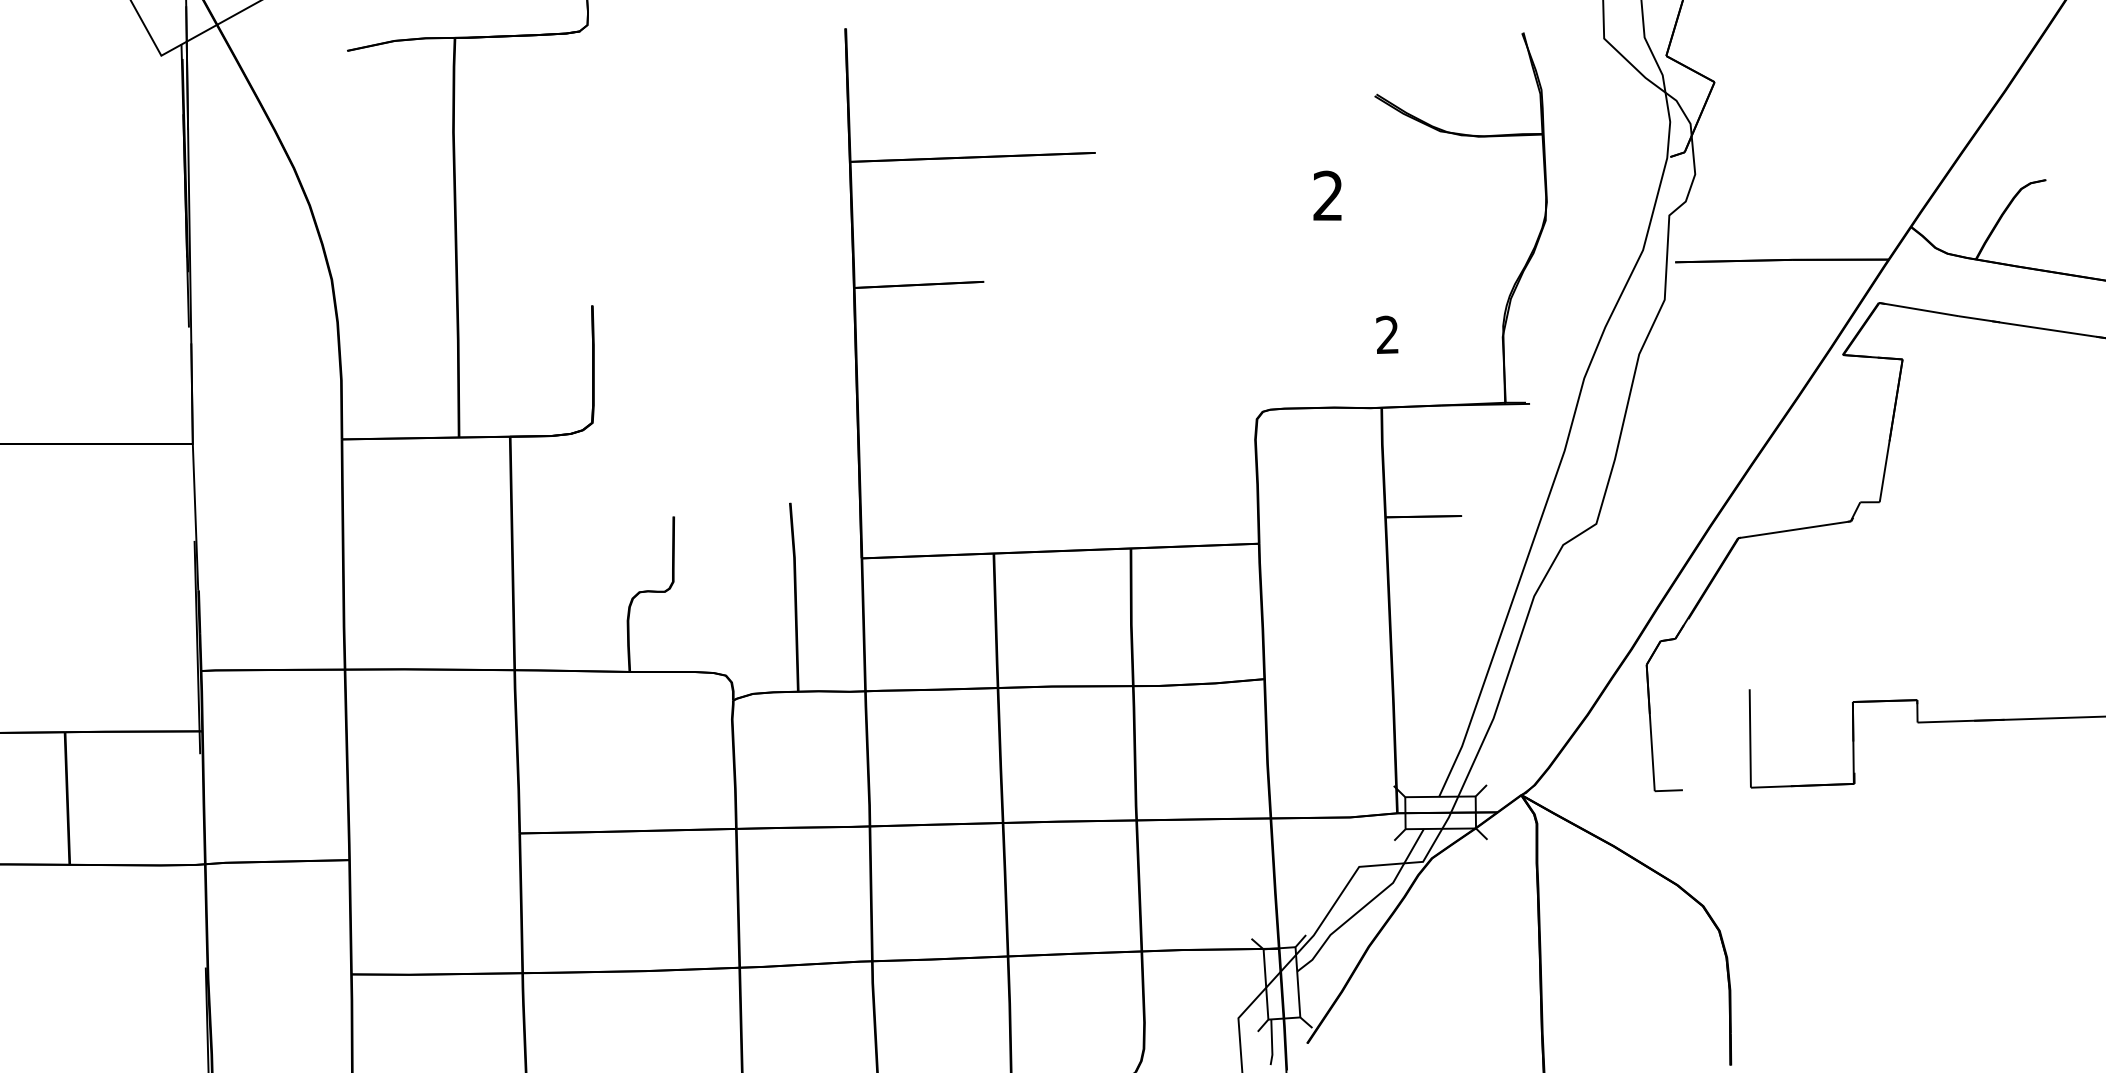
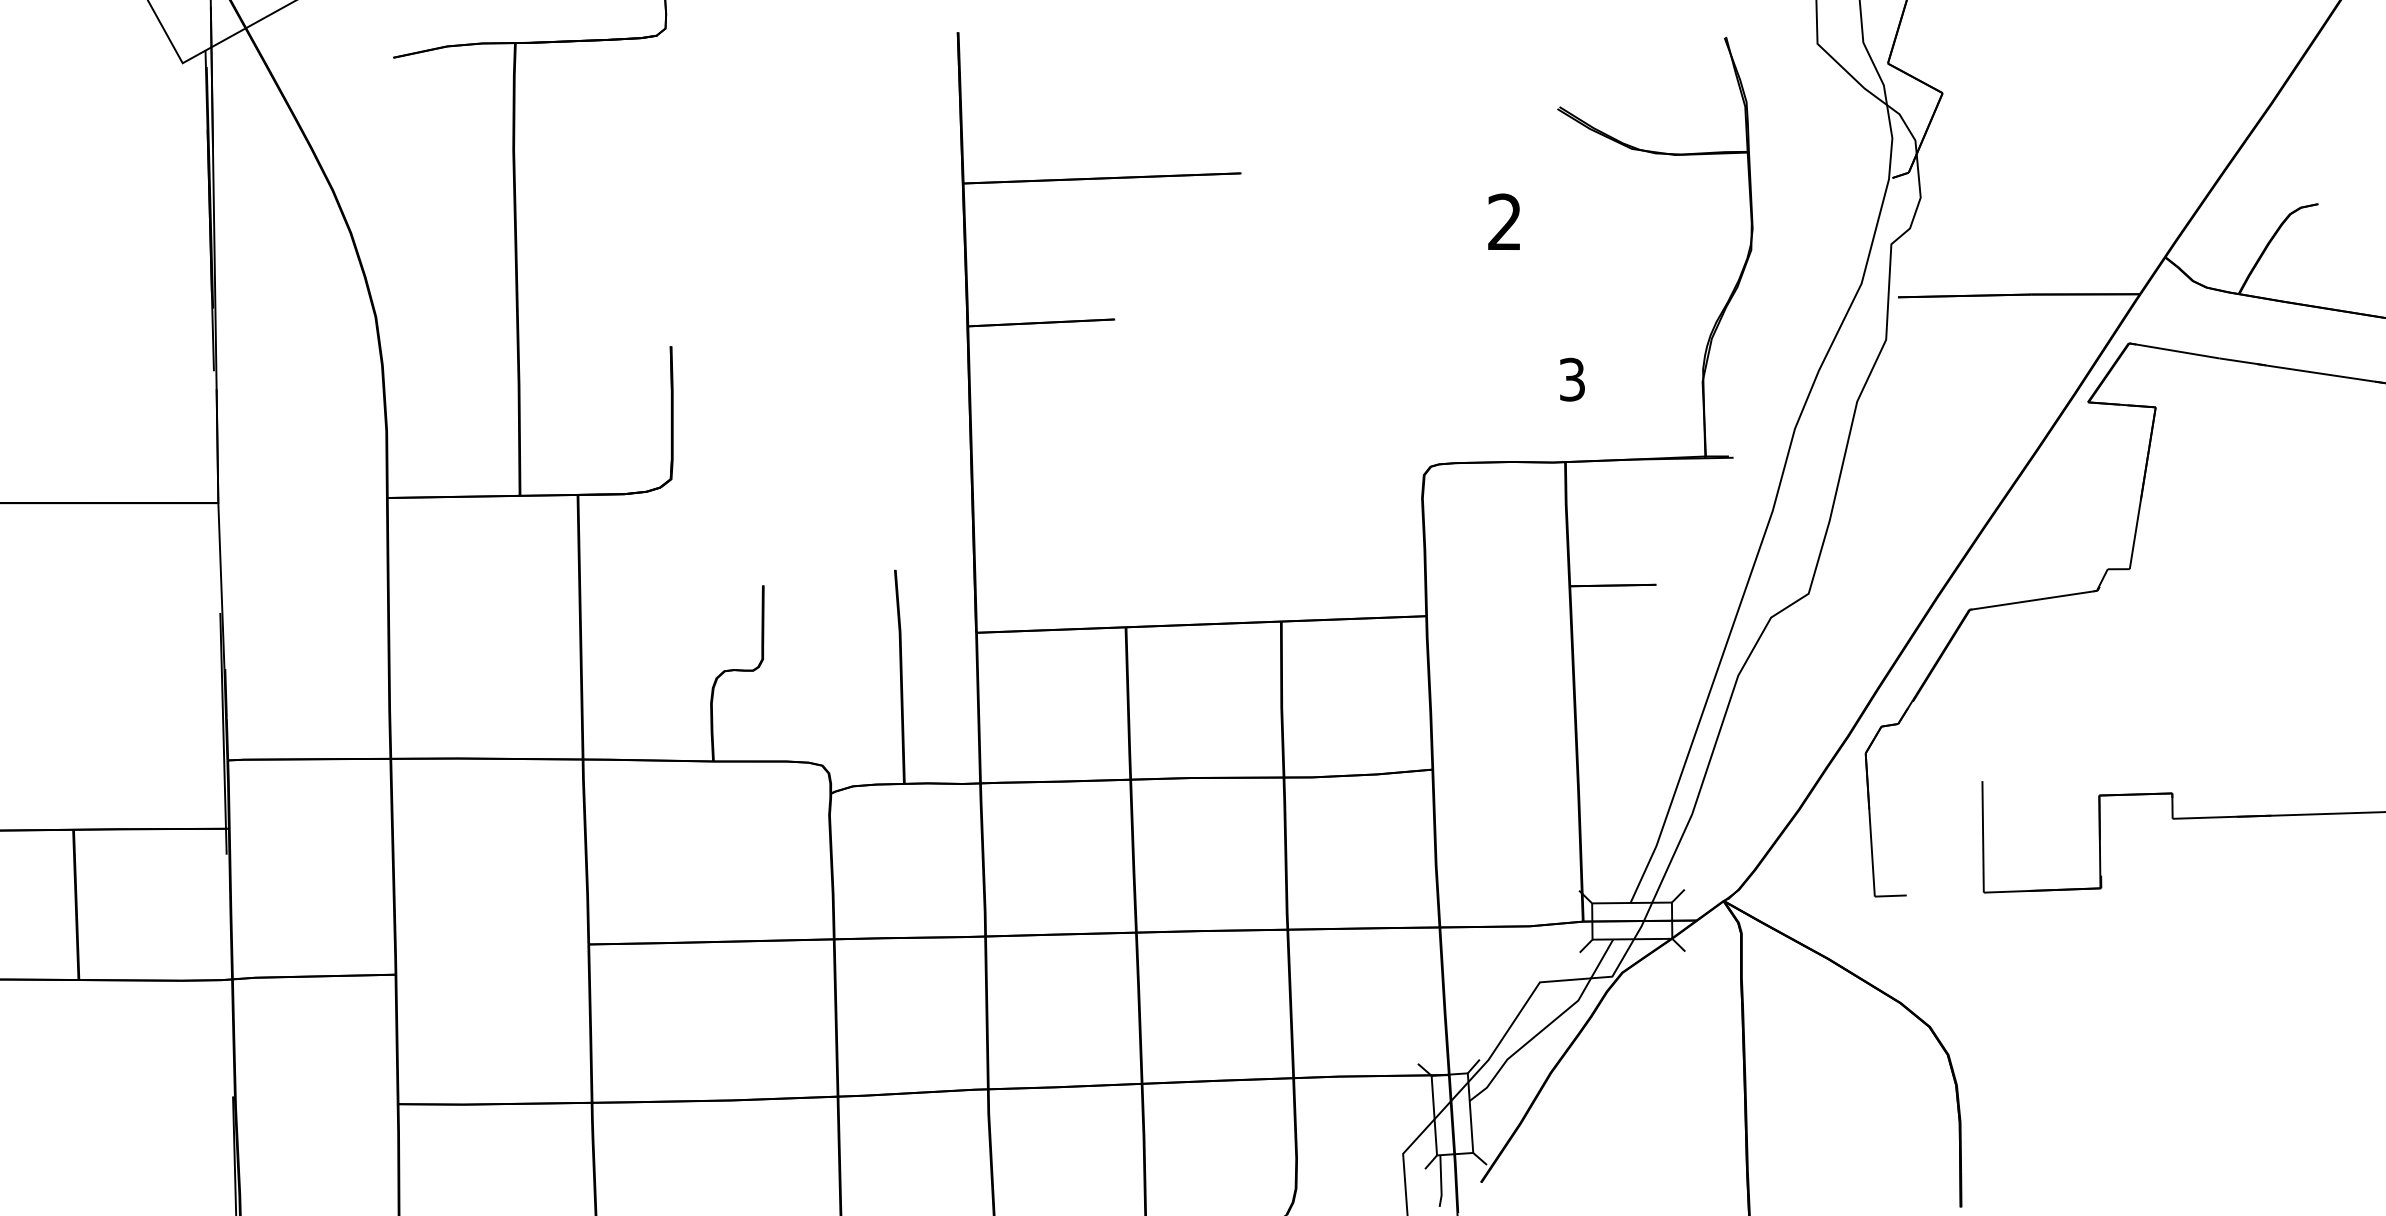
text: (1387, 334) -> (1572, 379), 2 -> 3

